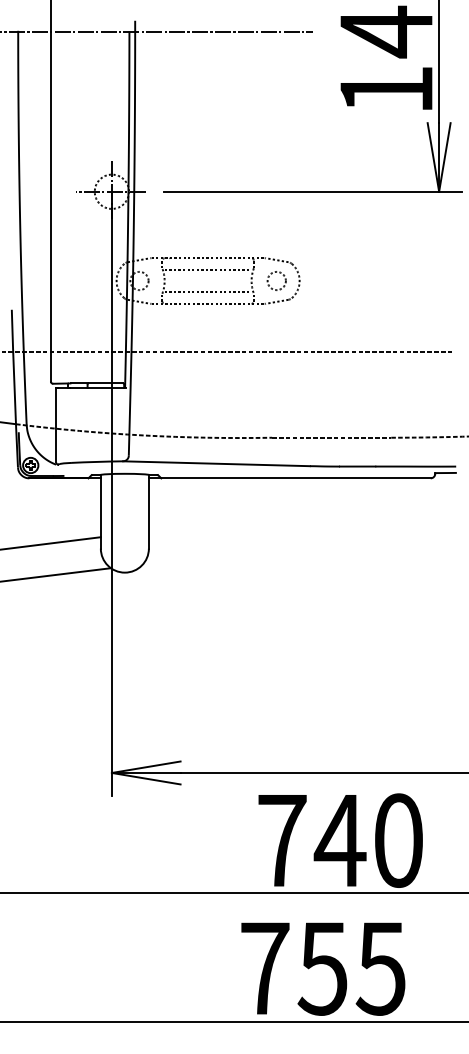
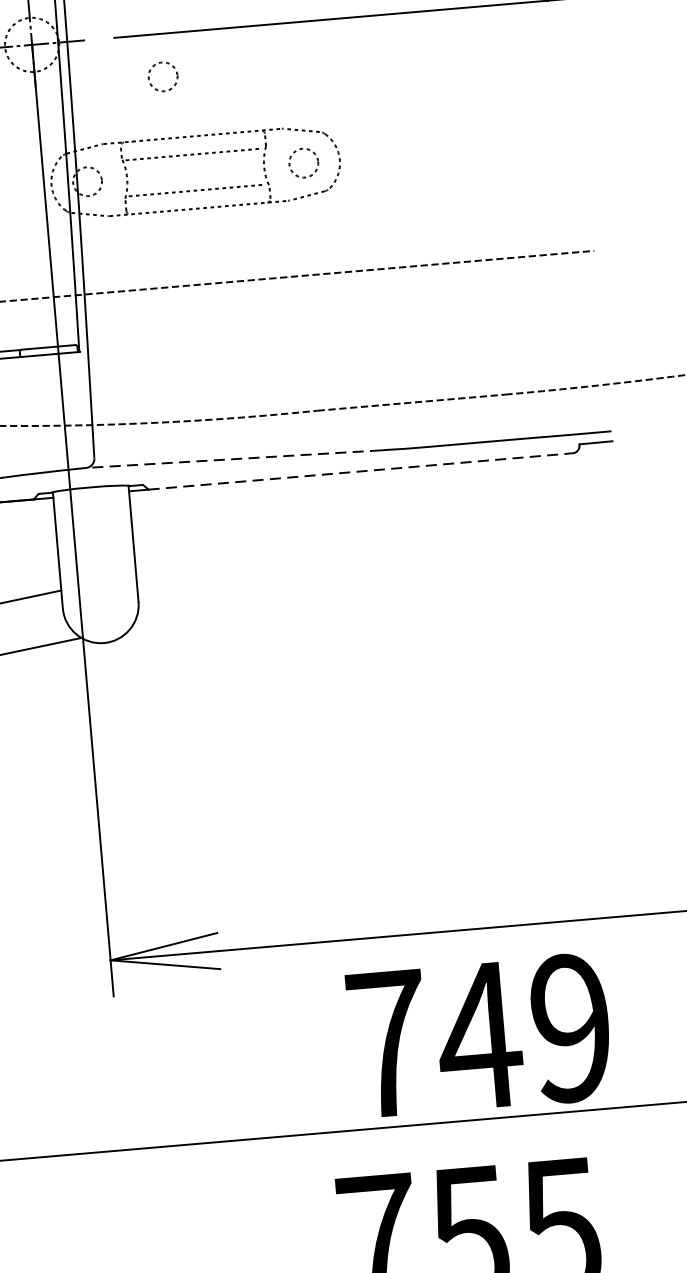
circle: (192, 218) -> (162, 76), added
line: (216, 463) -> (233, 458), solid -> dashed
line: (296, 478) -> (361, 471), solid -> dashed
text: (398, 840) -> (571, 1028), 740 -> 749

